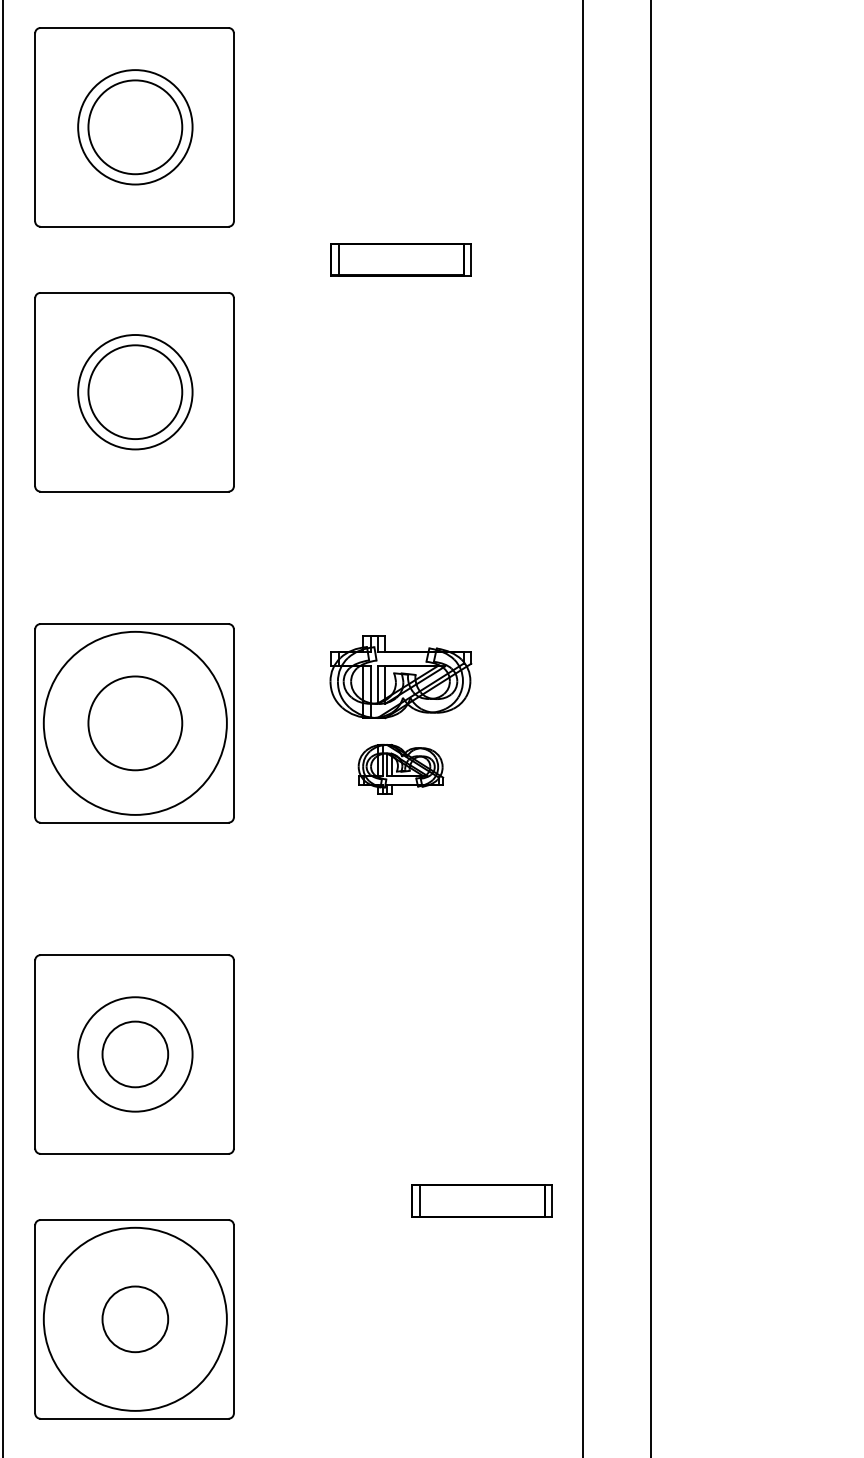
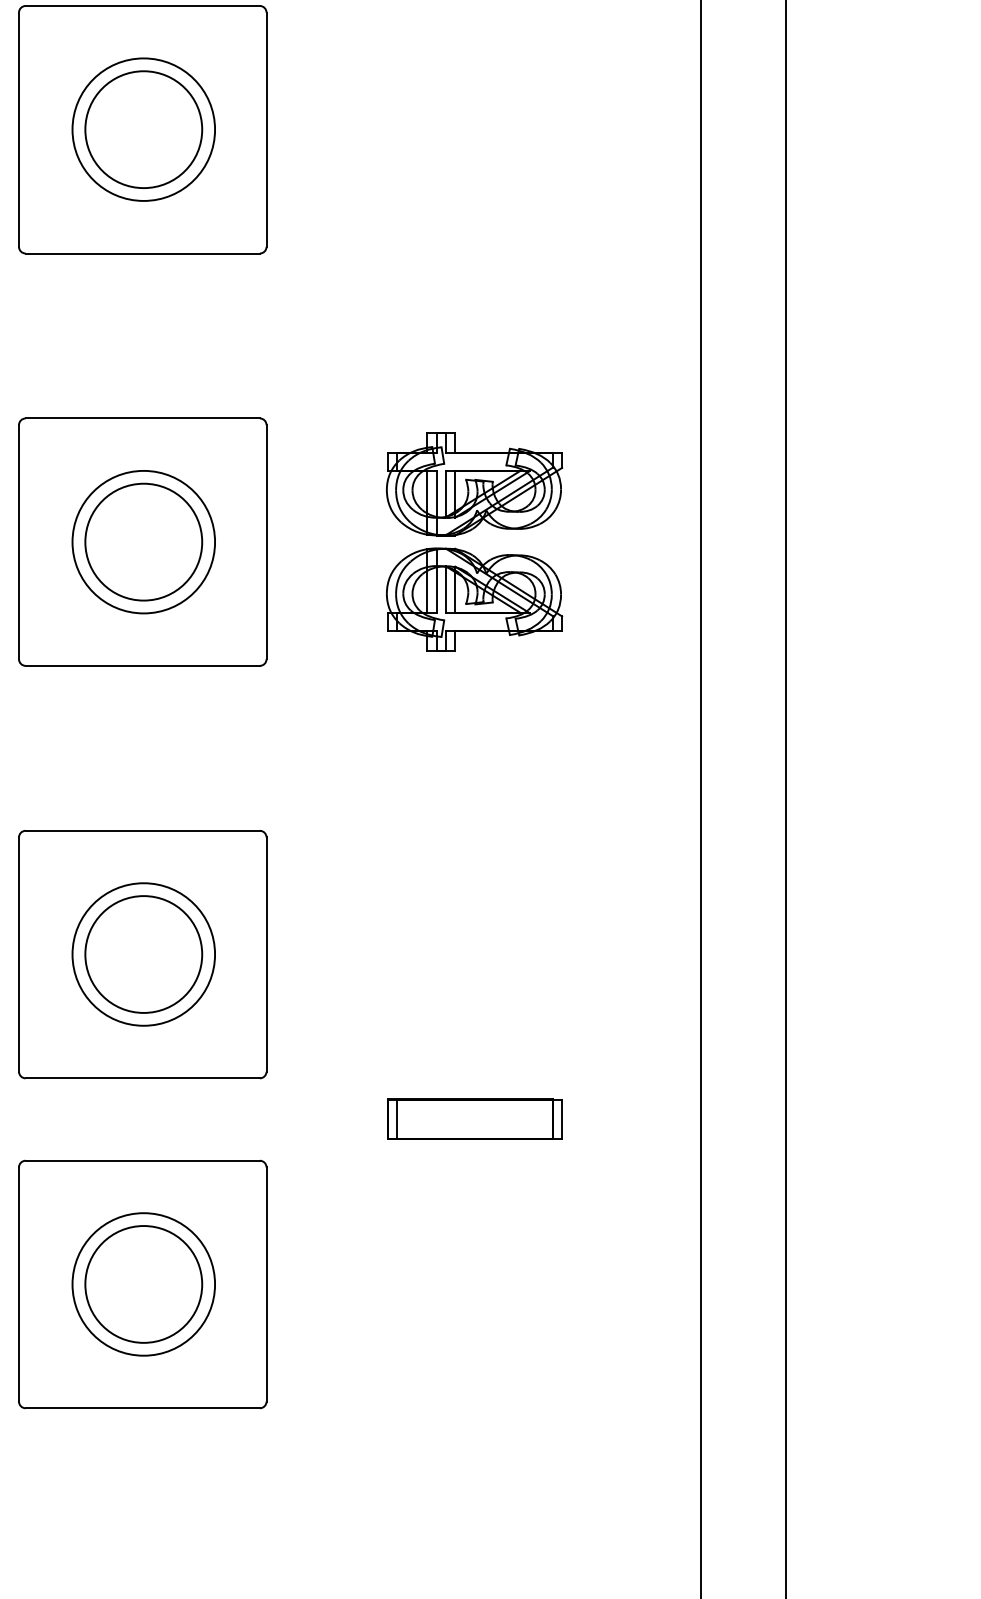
circle: (135, 723) -> (143, 542), size x0.62
part: (400, 769) -> (474, 599), size x1.67
circle: (135, 1054) -> (143, 954), size x1.43
part: (481, 1200) -> (474, 1118), moved
circle: (135, 1319) -> (143, 1284), size x0.62
circle: (135, 1319) -> (143, 1284), size x1.43

